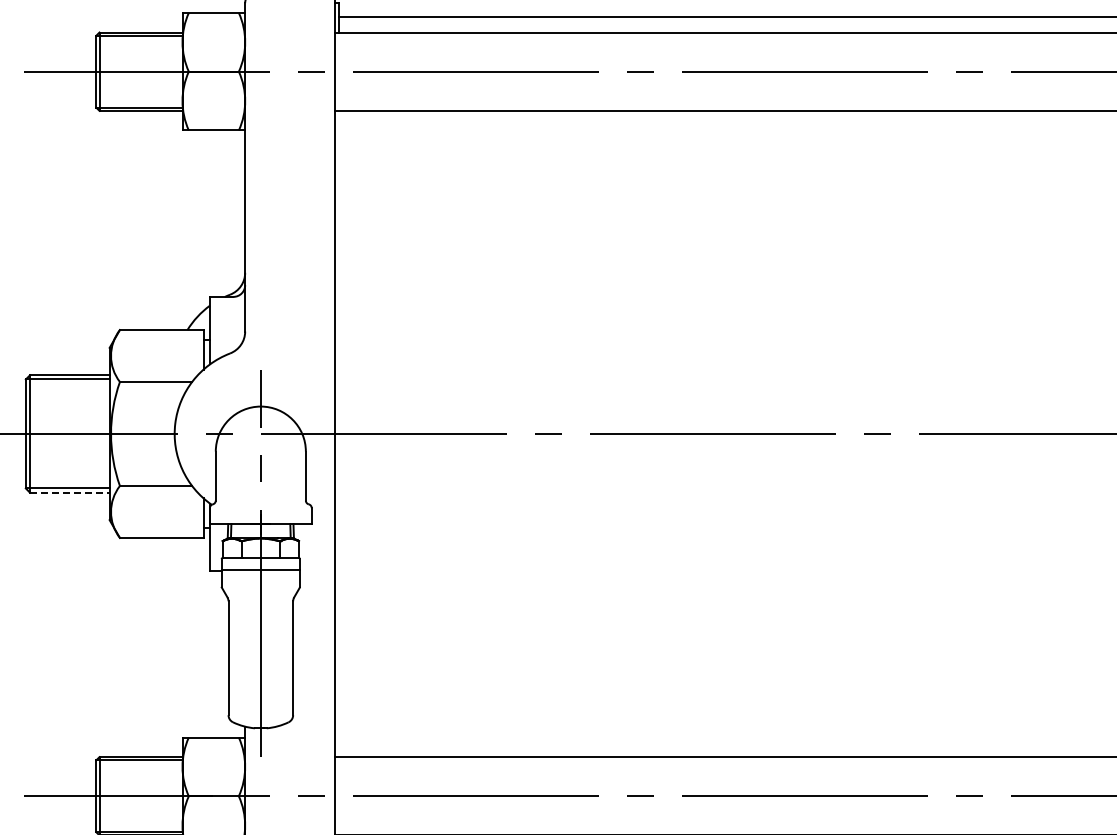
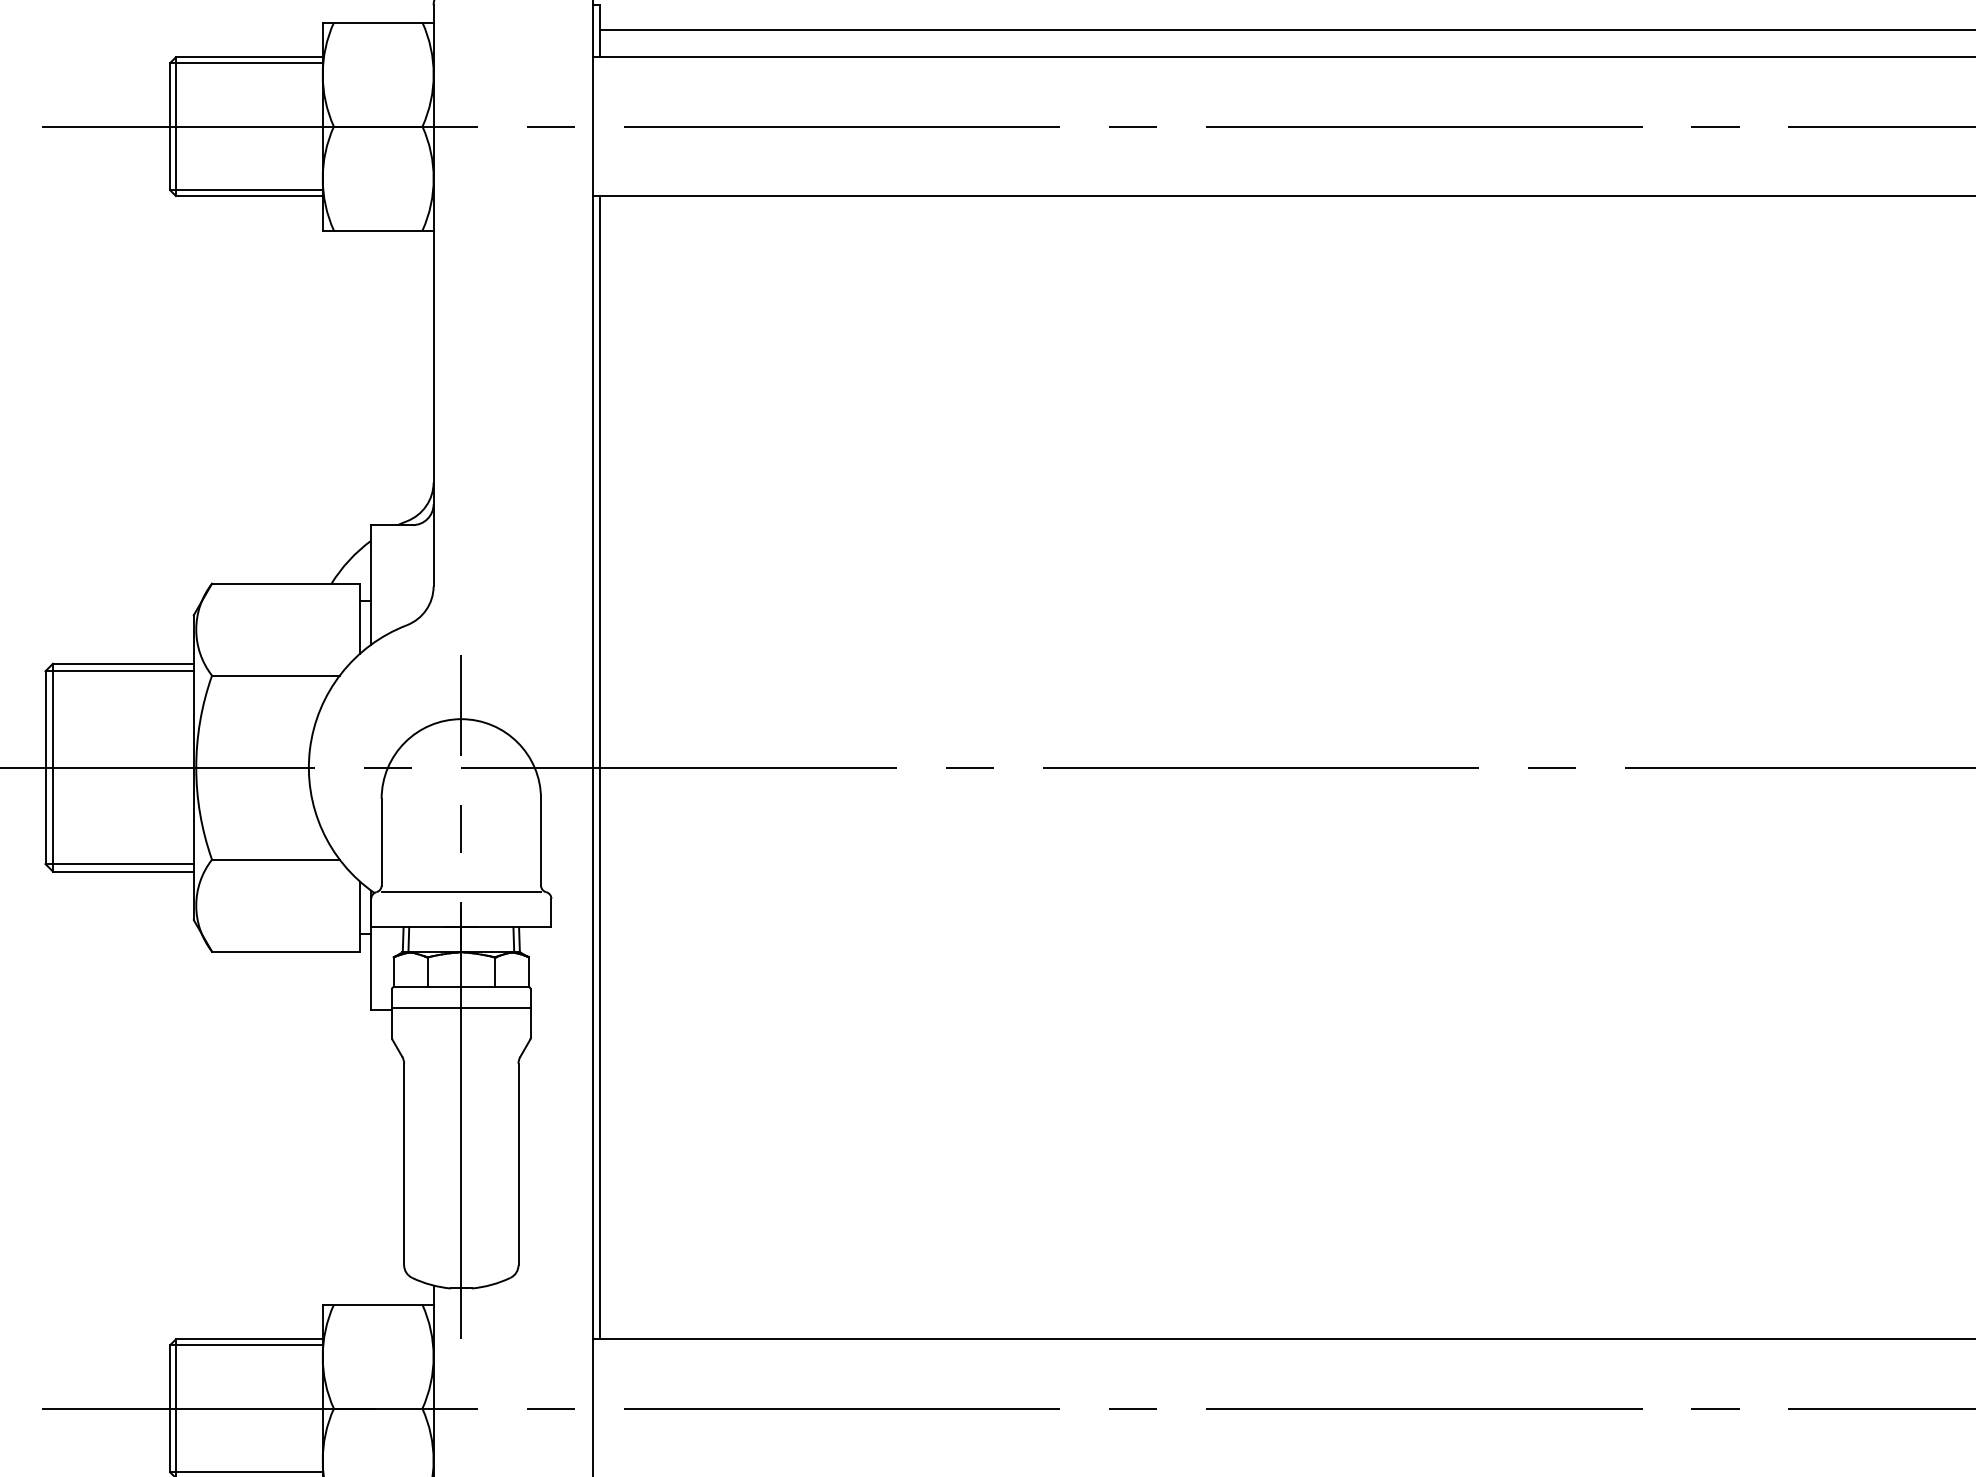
line: (339, 433) -> (600, 766), added
line: (69, 492) -> (122, 871), dashed -> solid
line: (260, 504) -> (460, 892), added

